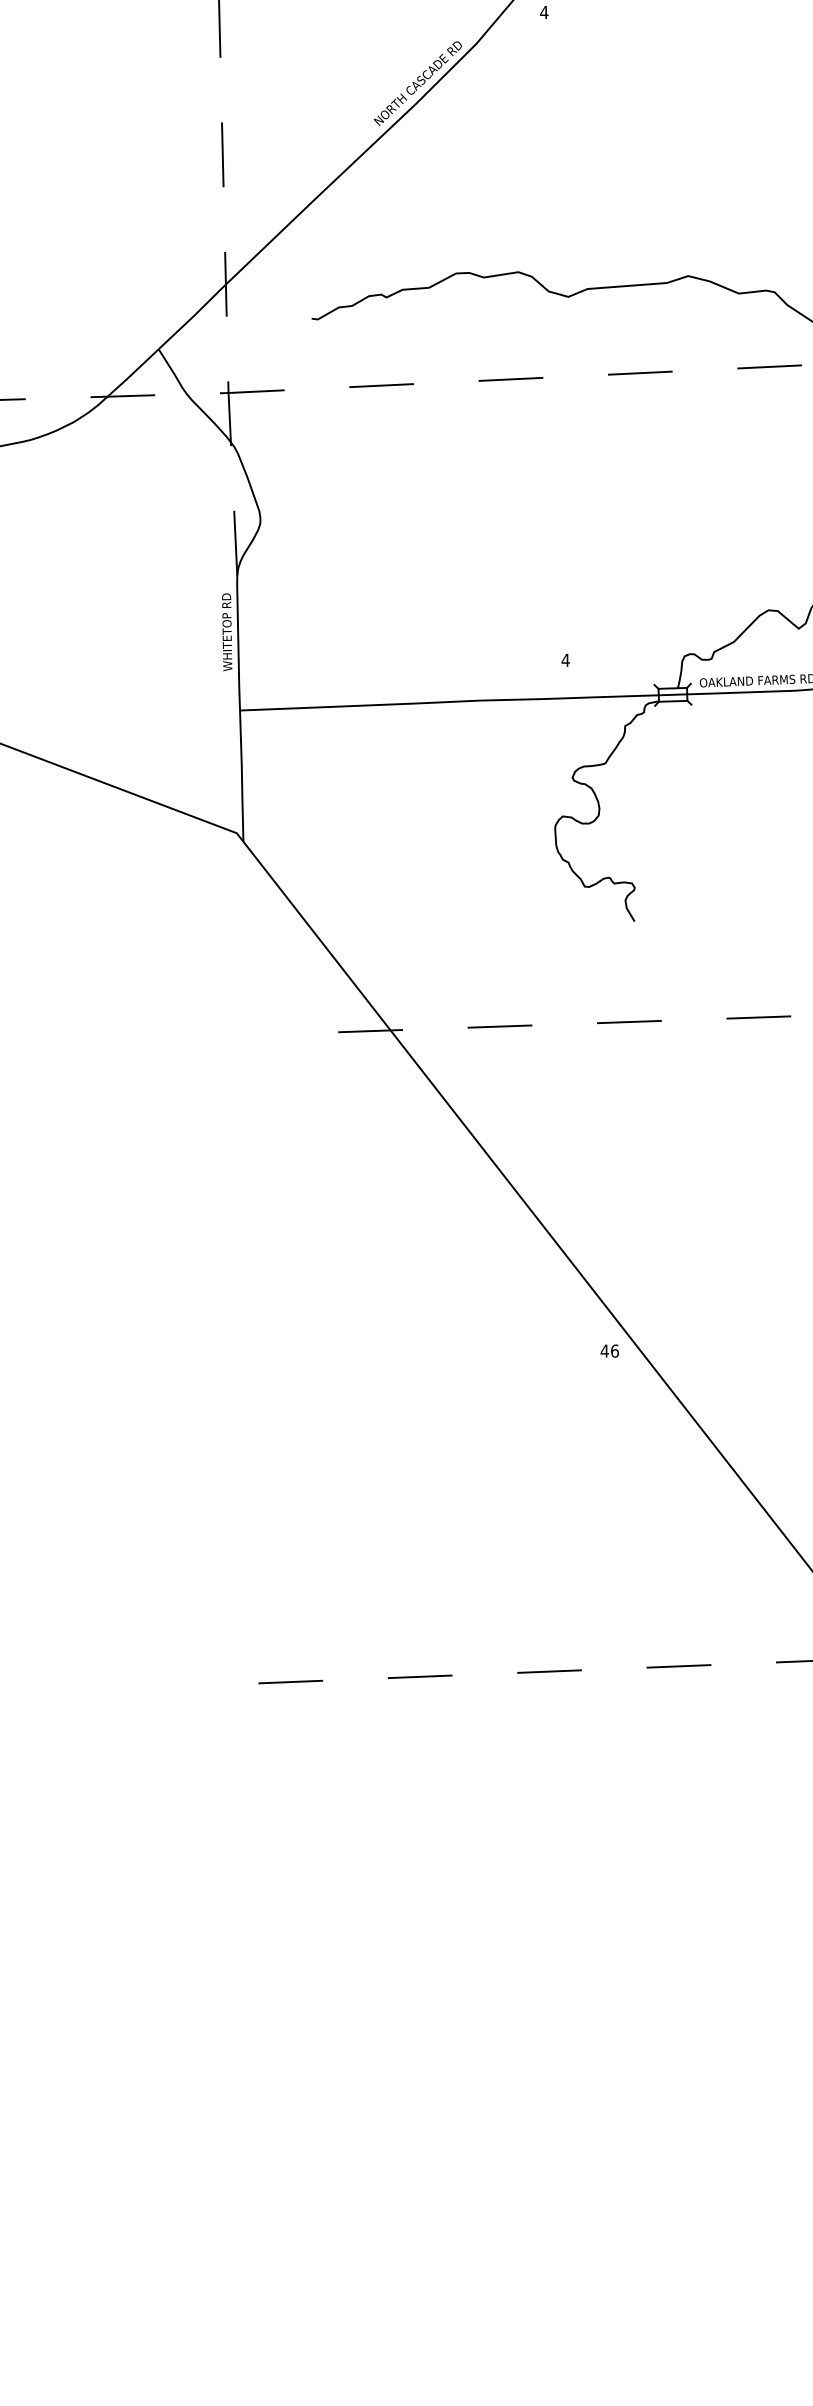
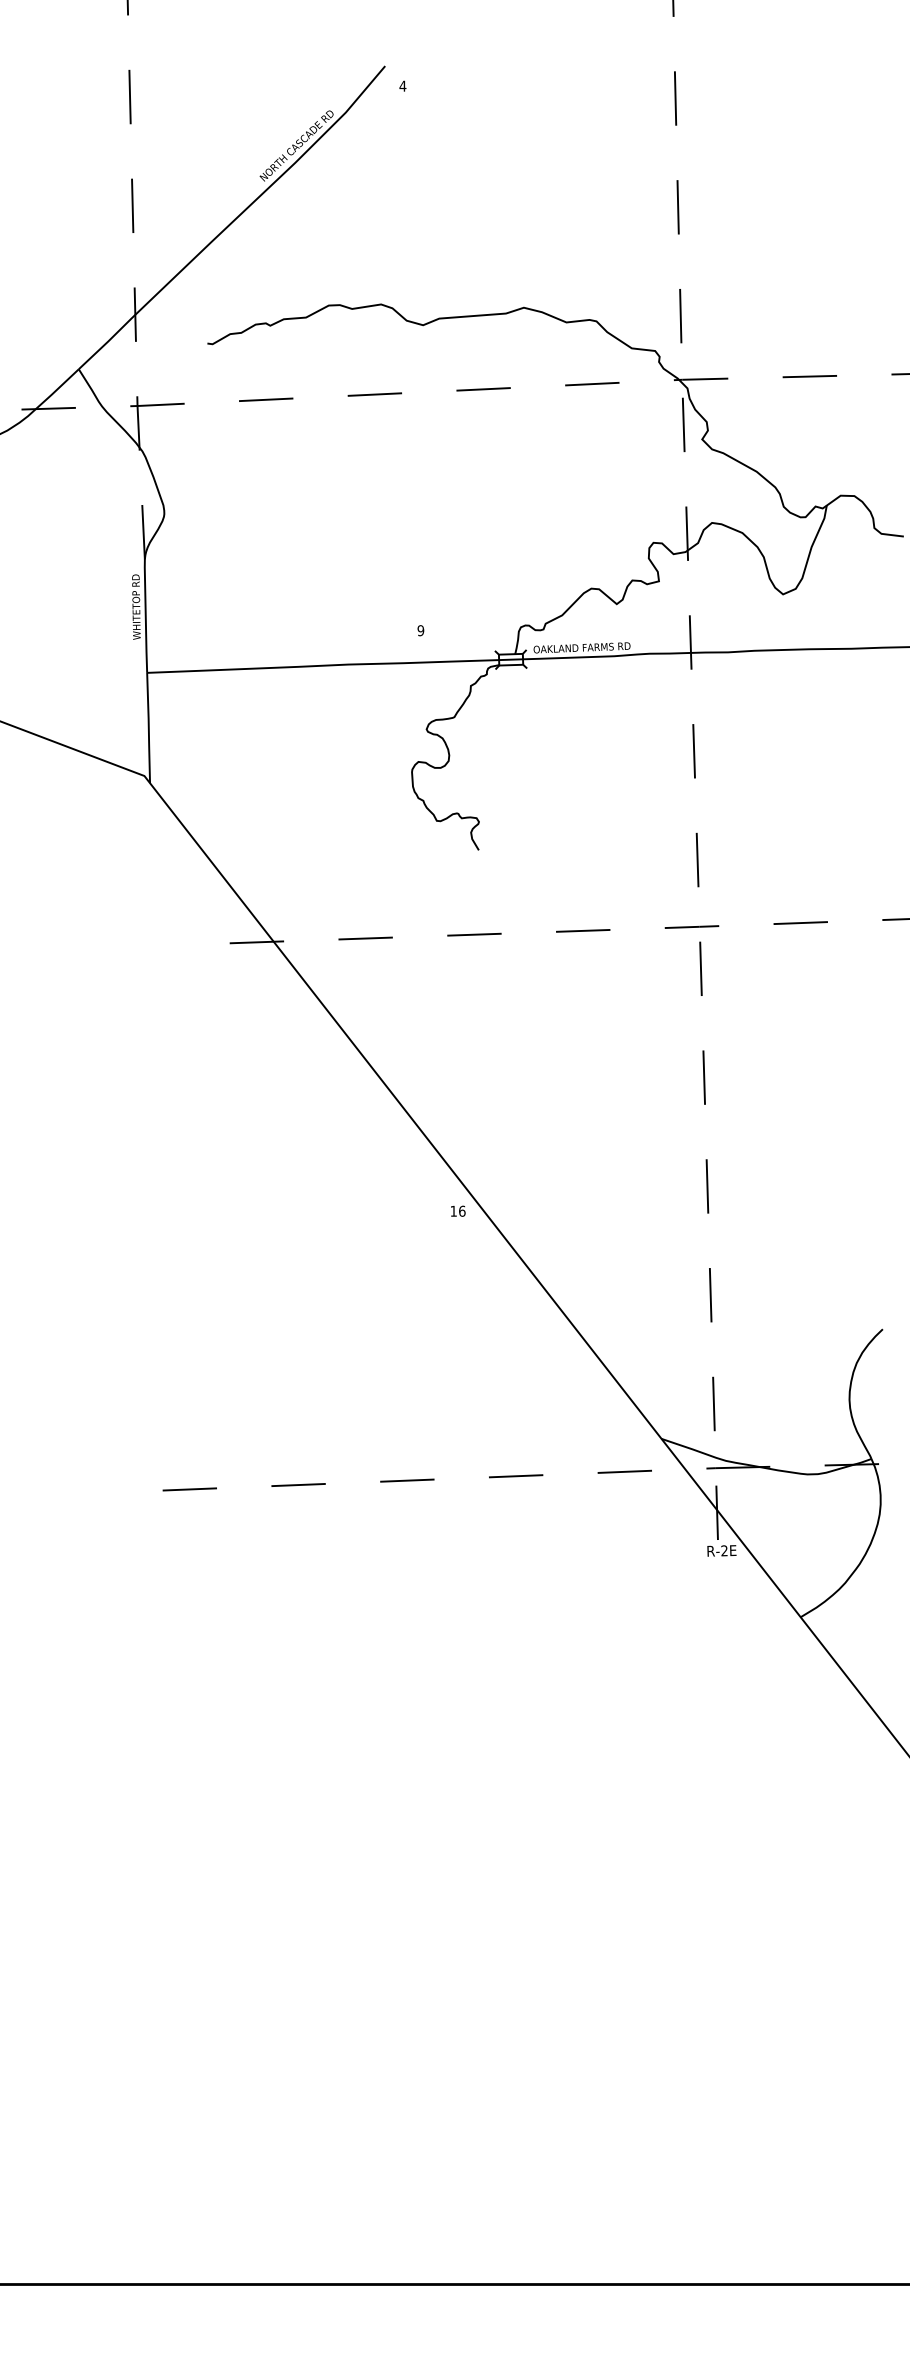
text: (565, 660) -> (420, 630), 4 -> 9
text: (604, 1350) -> (453, 1210), 46 -> 16

